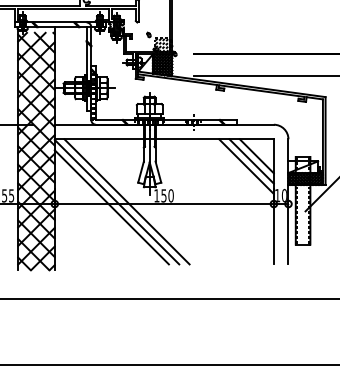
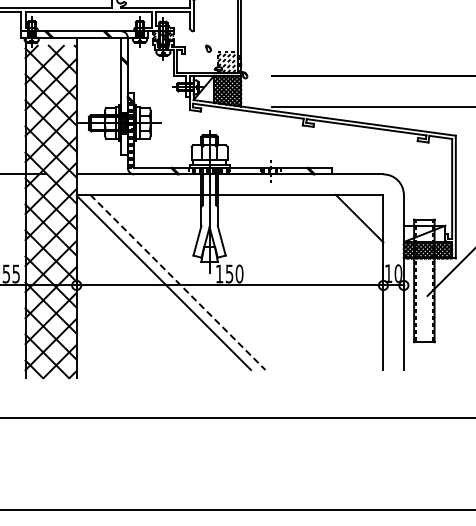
line: (251, 161) -> (352, 225), removed
line: (246, 166) -> (344, 232), removed
line: (126, 201) -> (177, 282), solid -> dashed
line: (111, 206) -> (156, 289), removed

